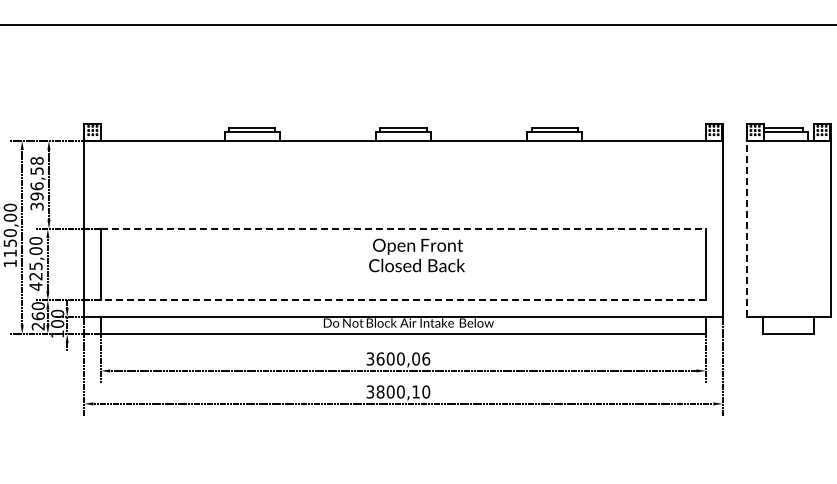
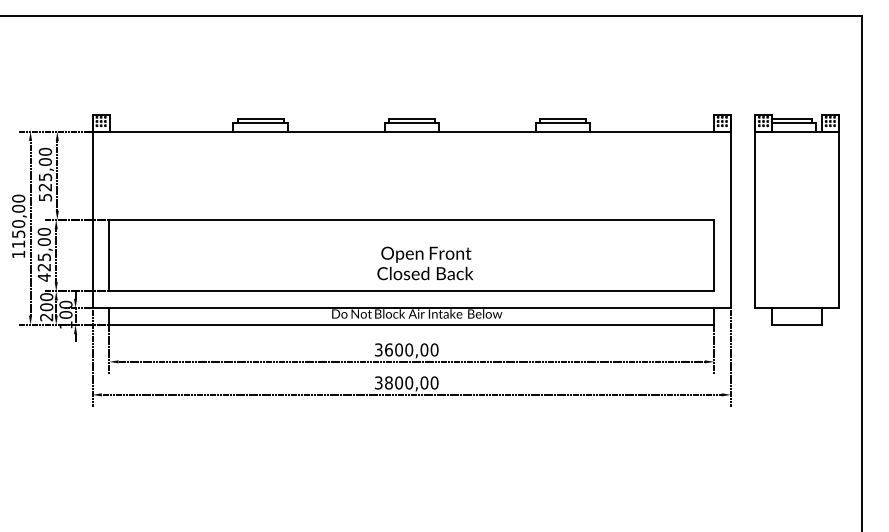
text: (37, 182) -> (45, 173), 396,58 -> 525,00
line: (404, 228) -> (412, 219), dashed -> solid
line: (746, 228) -> (754, 219), dashed -> solid
text: (417, 255) -> (425, 263), moved
line: (403, 300) -> (411, 291), dashed -> solid
text: (38, 315) -> (46, 306), 260 -> 200
text: (426, 358) -> (434, 349), 3600,06 -> 3600,00
text: (416, 391) -> (424, 382), 3800,10 -> 3800,00

